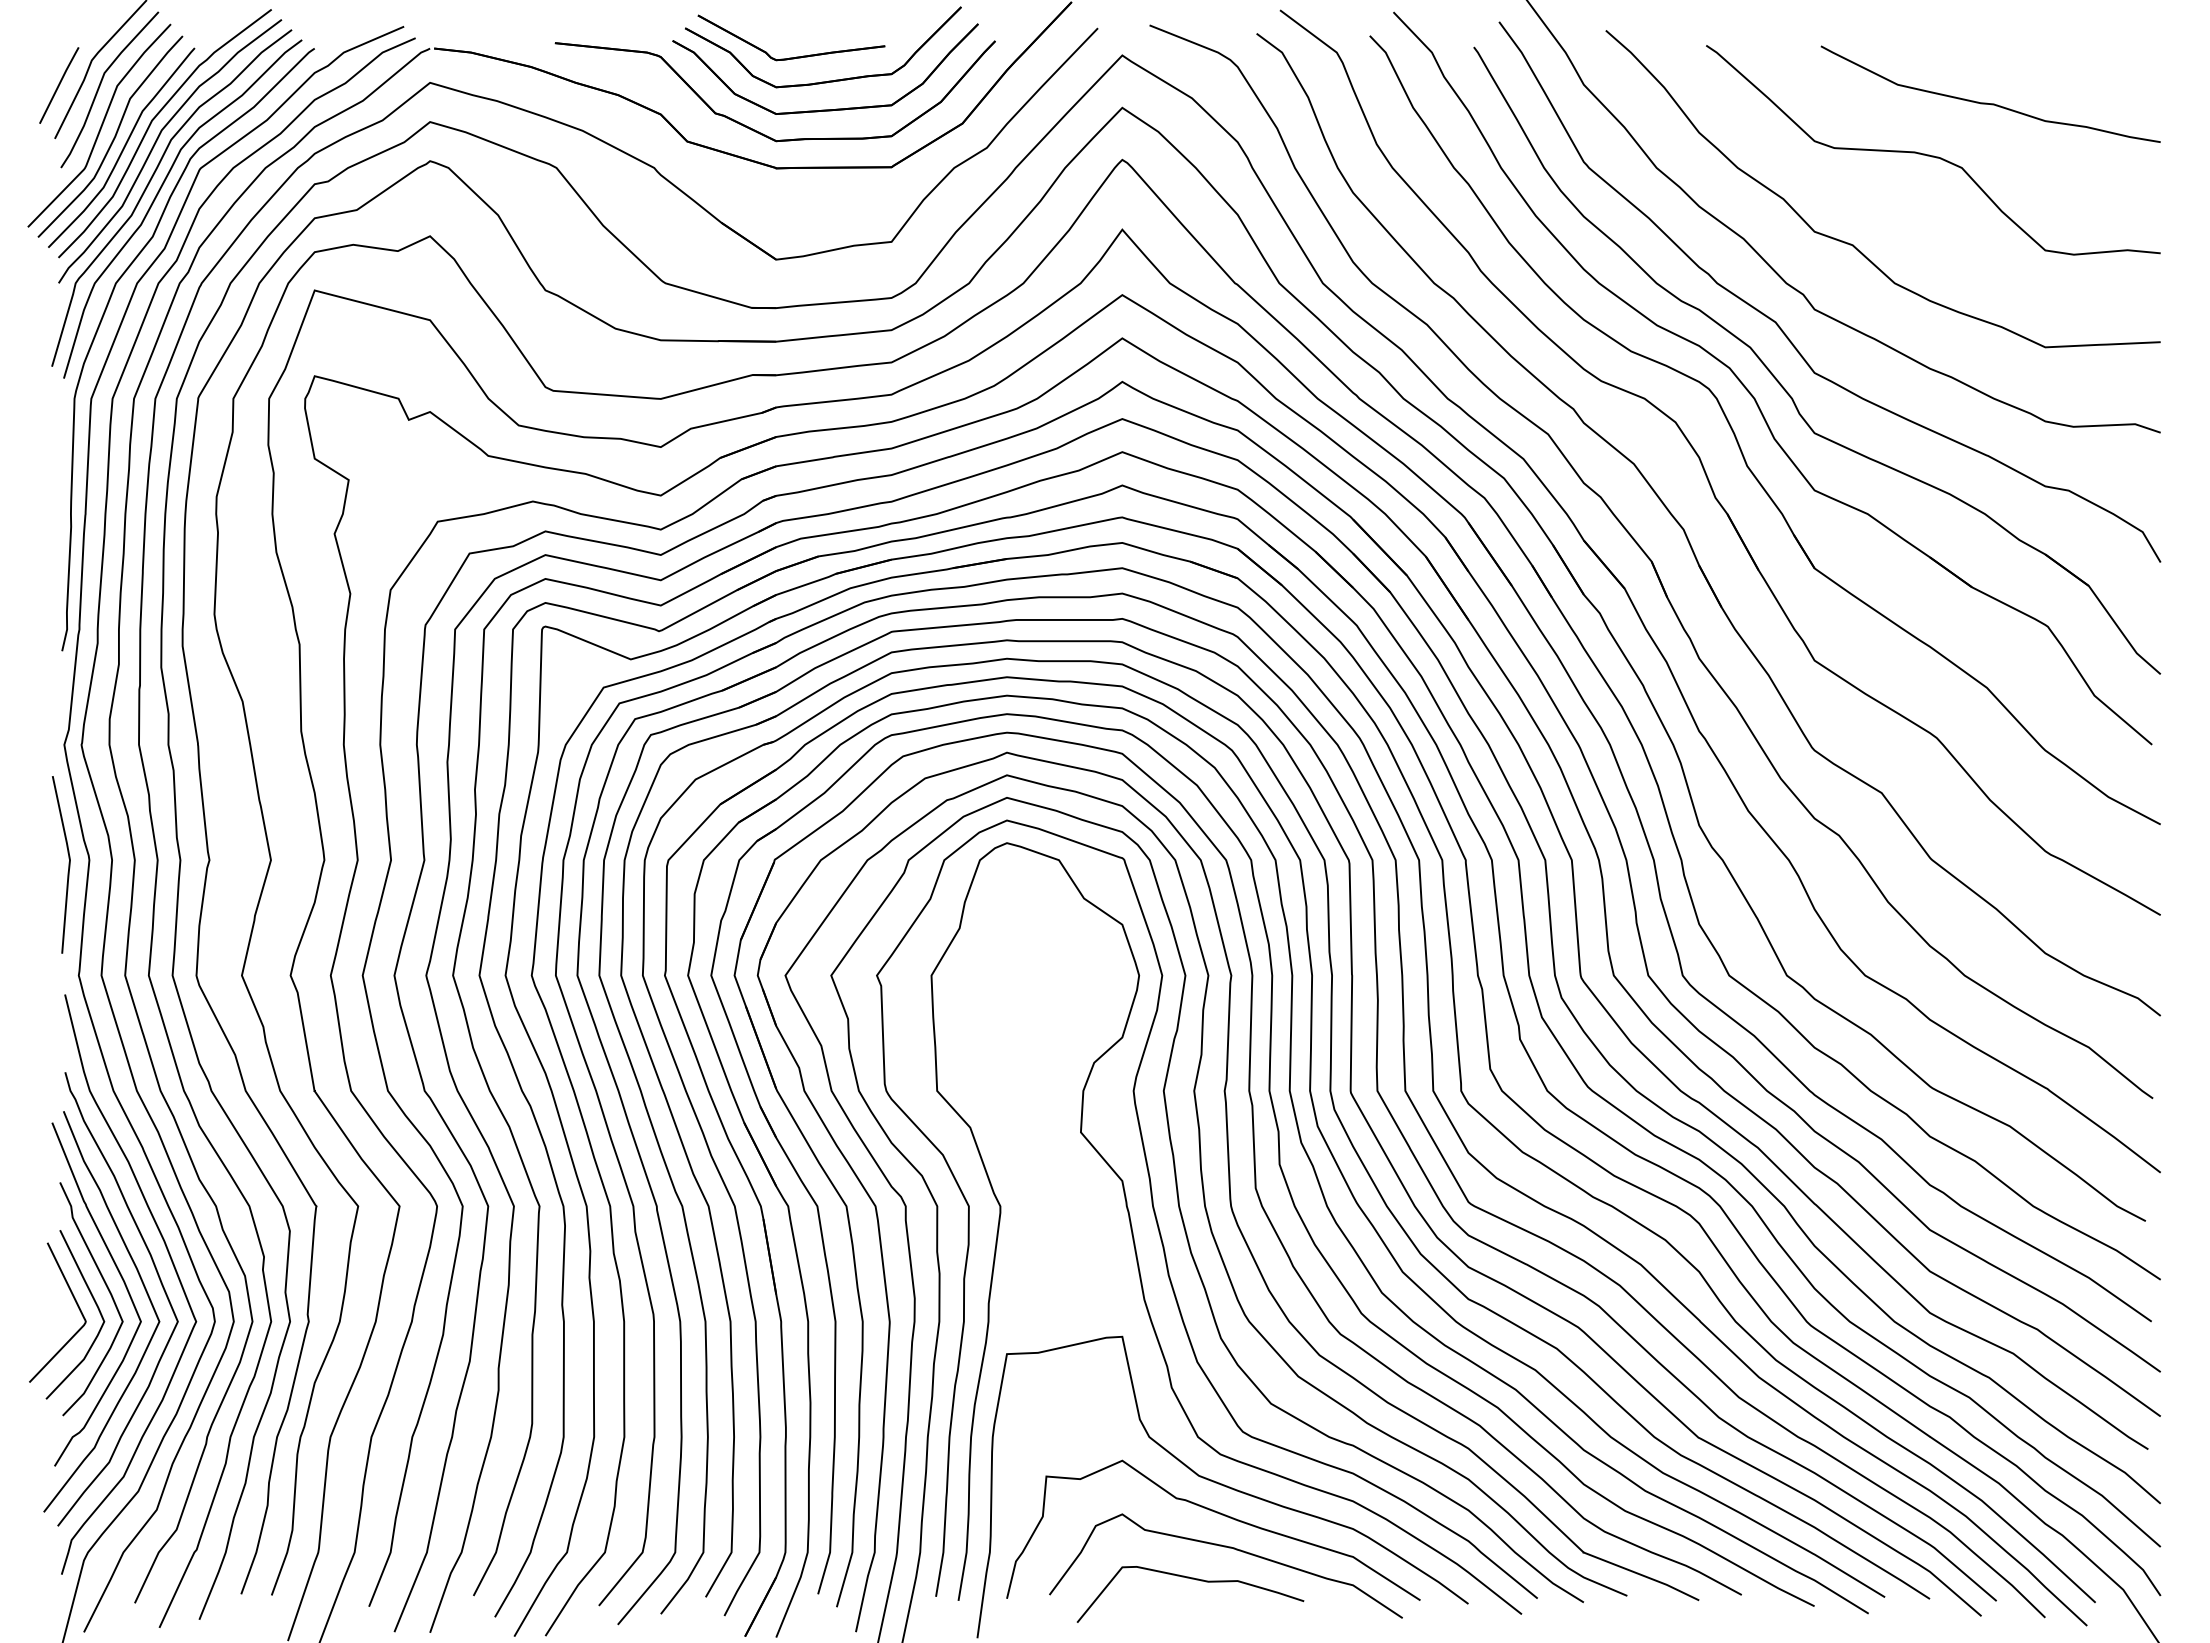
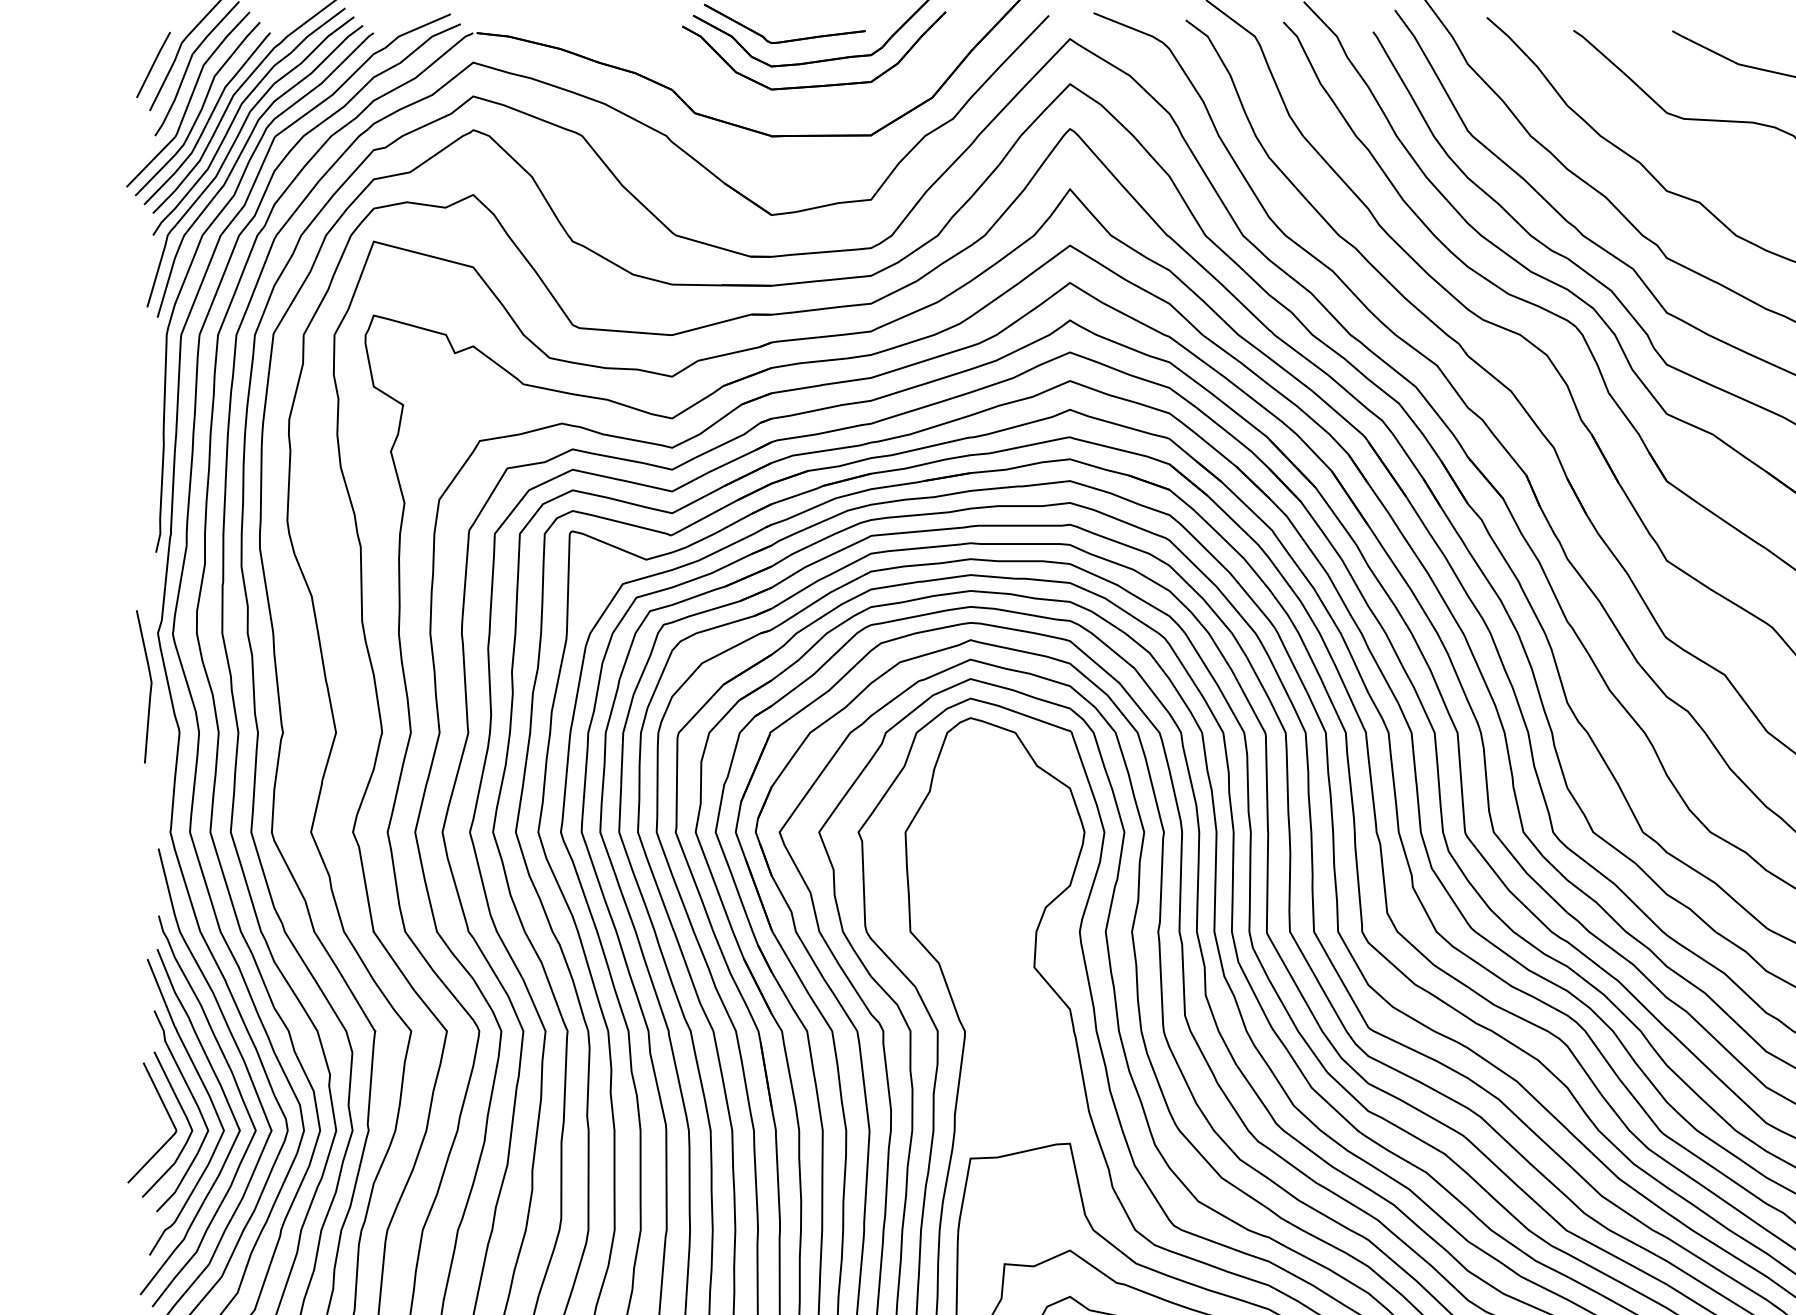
part: (759, 131) -> (757, 104), removed
line: (68, 864) -> (150, 686), moved

